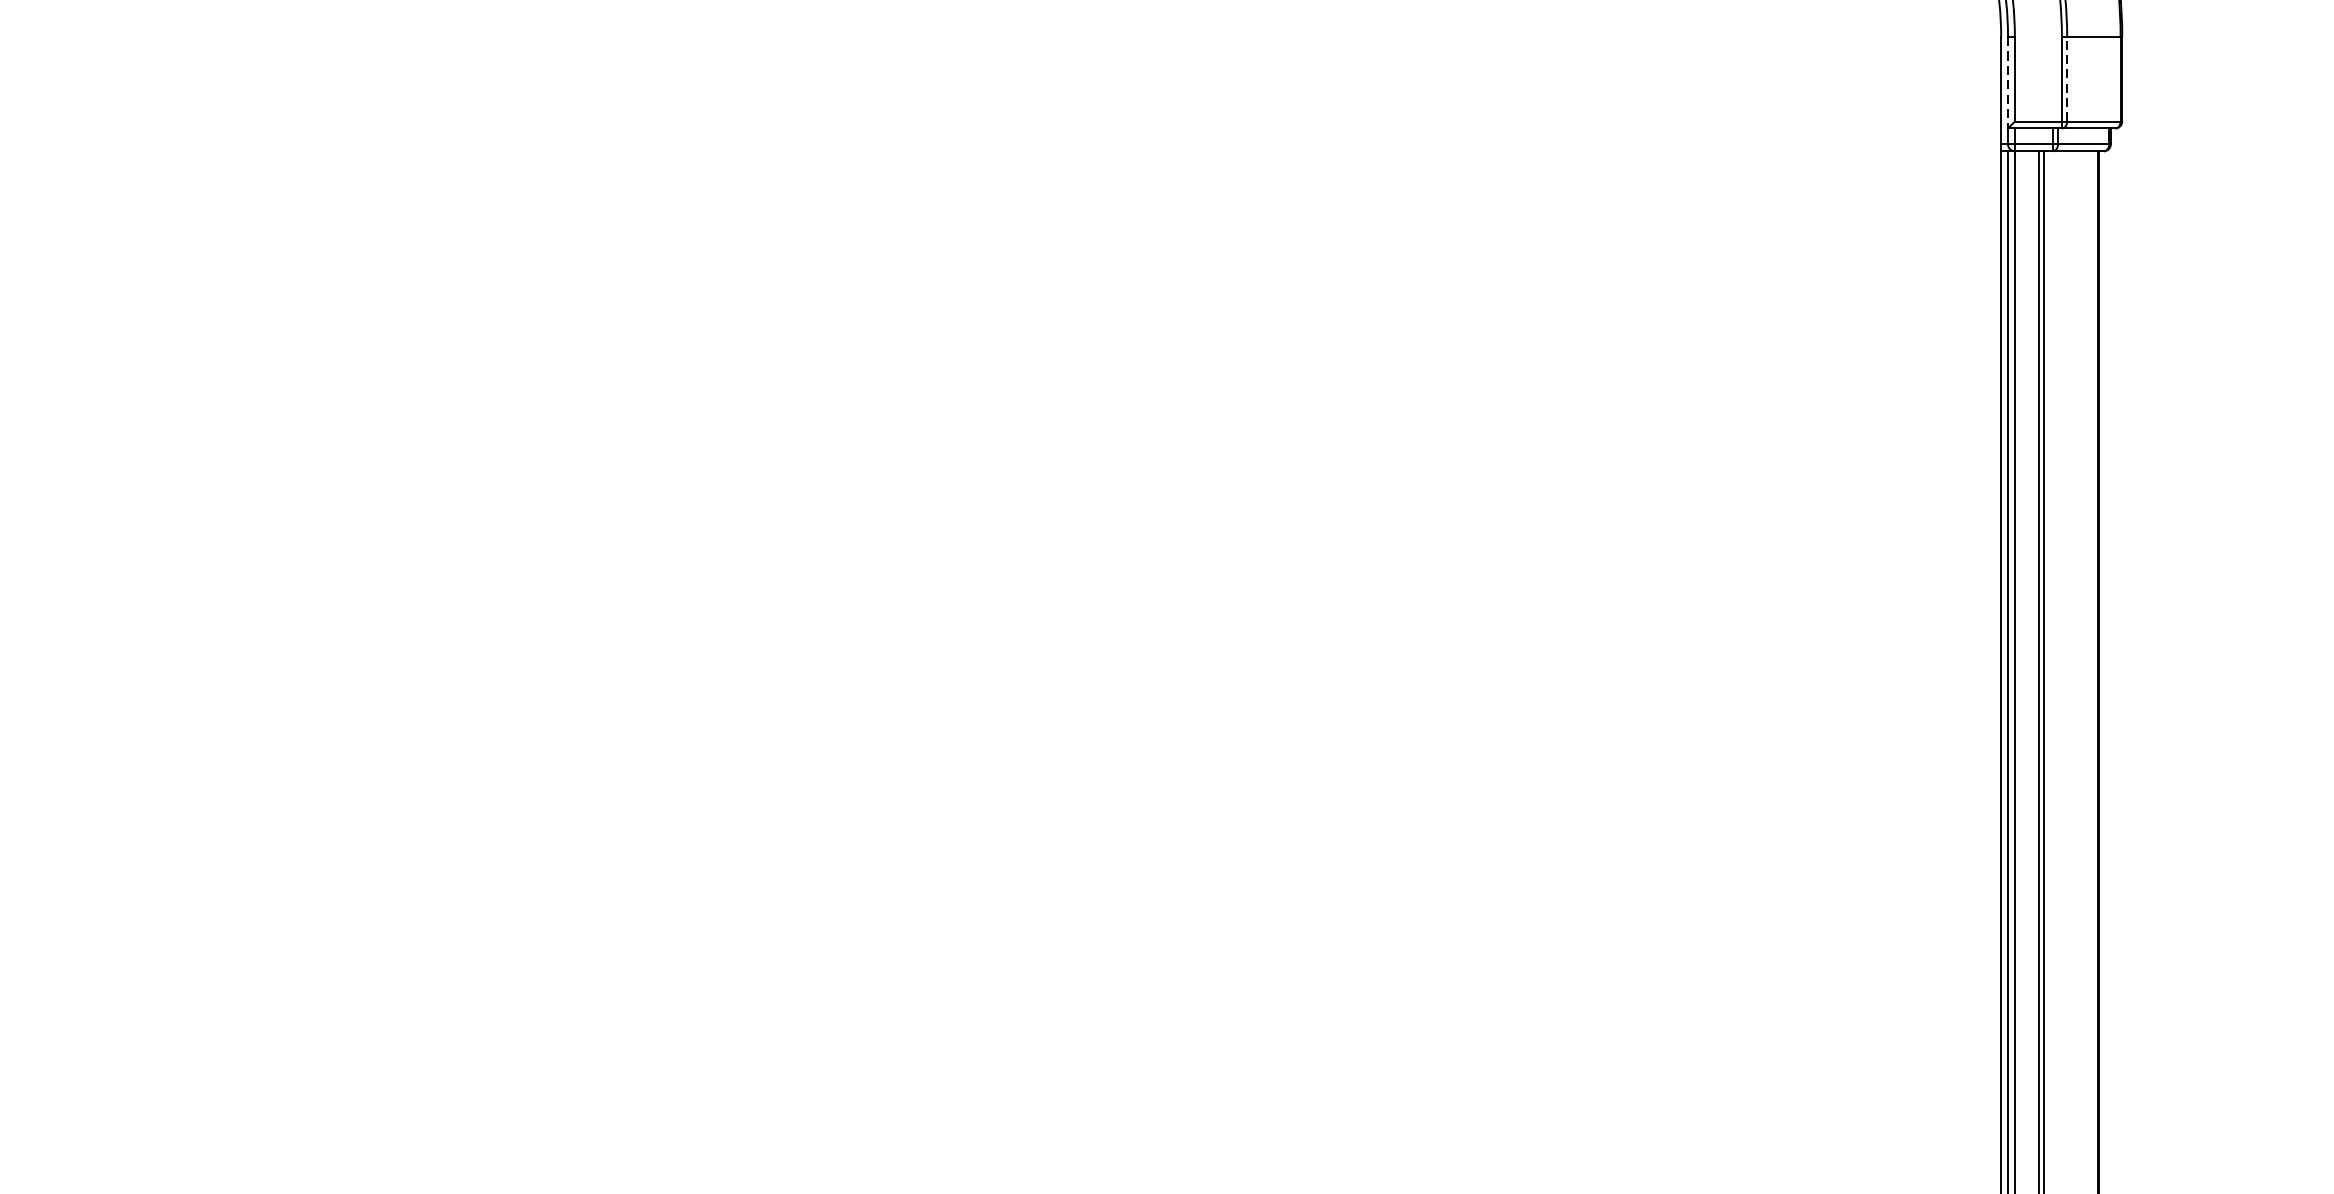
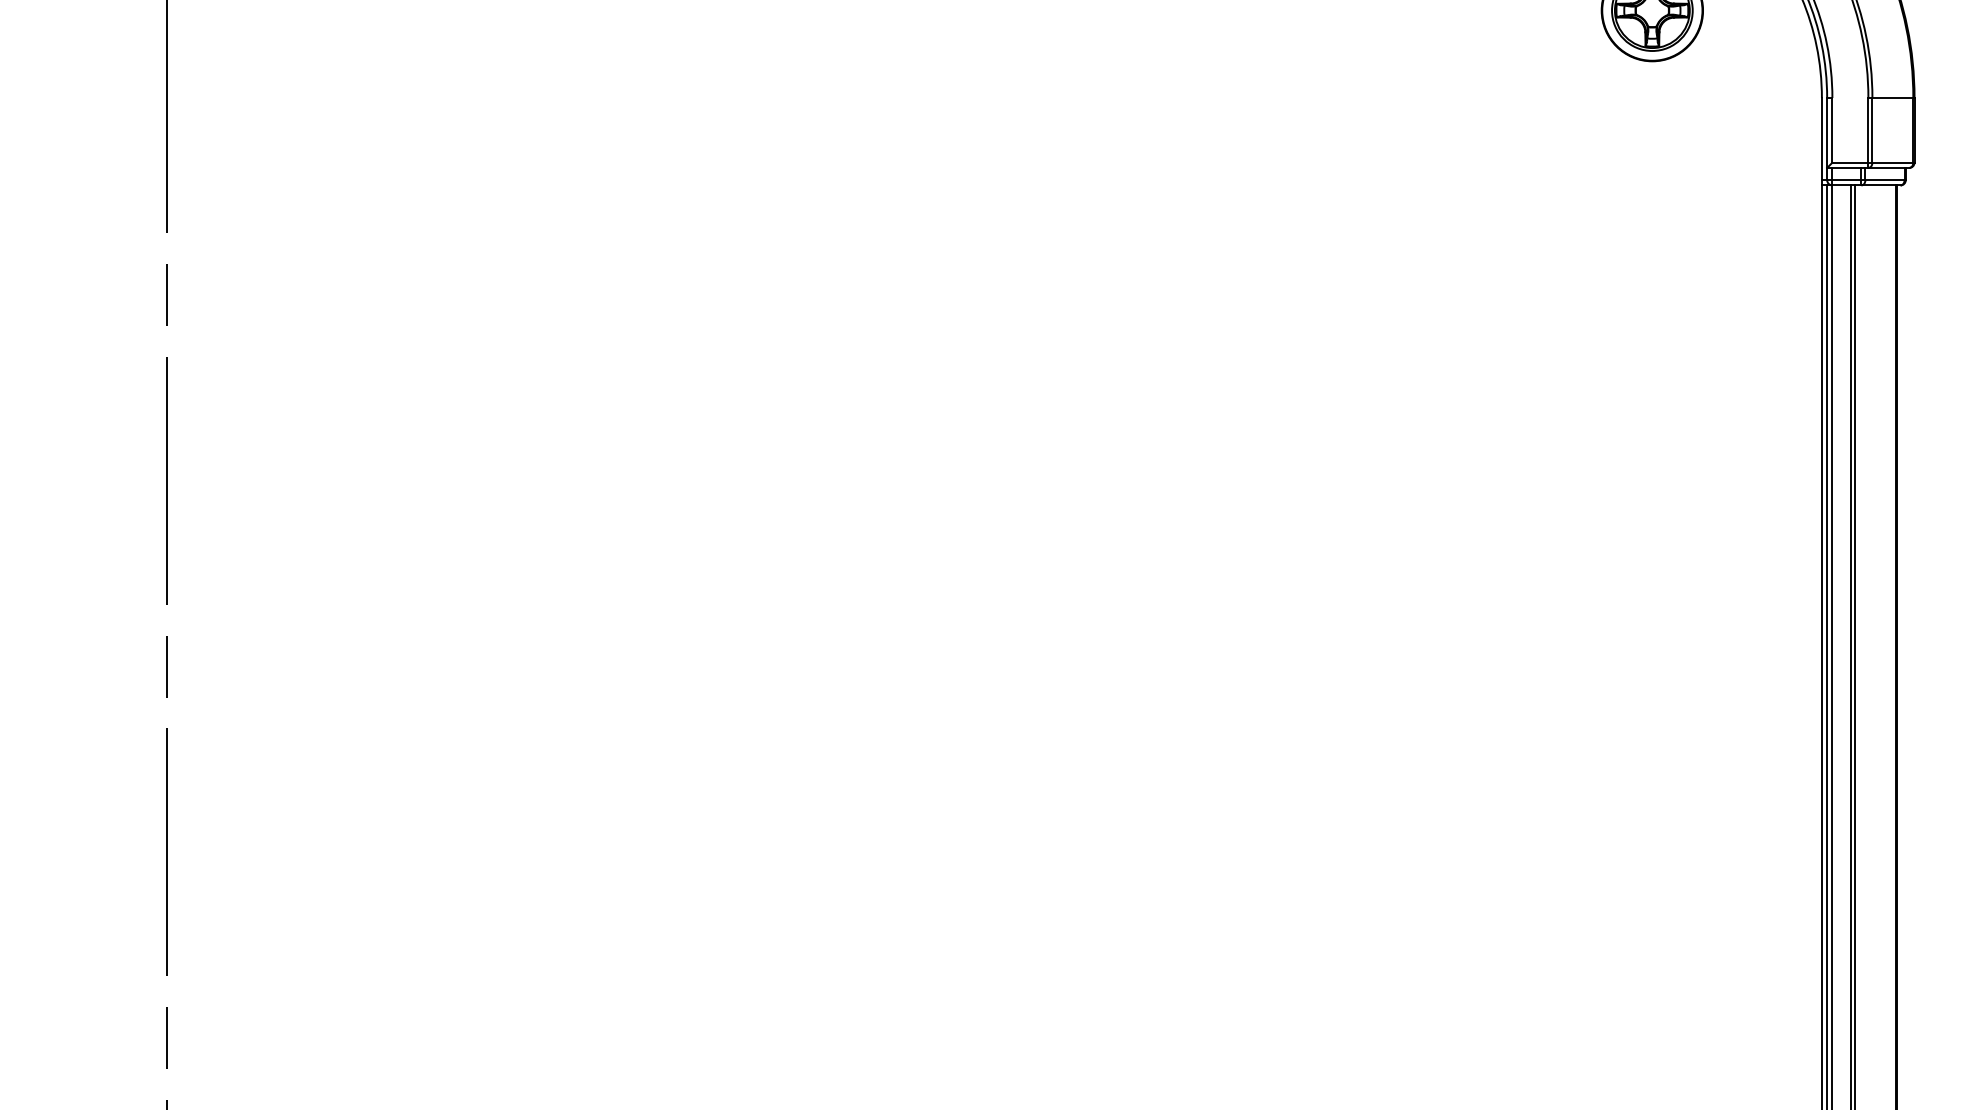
line: (2067, 78) -> (1872, 129), dashed -> solid
line: (2008, 82) -> (1827, 132), dashed -> solid

